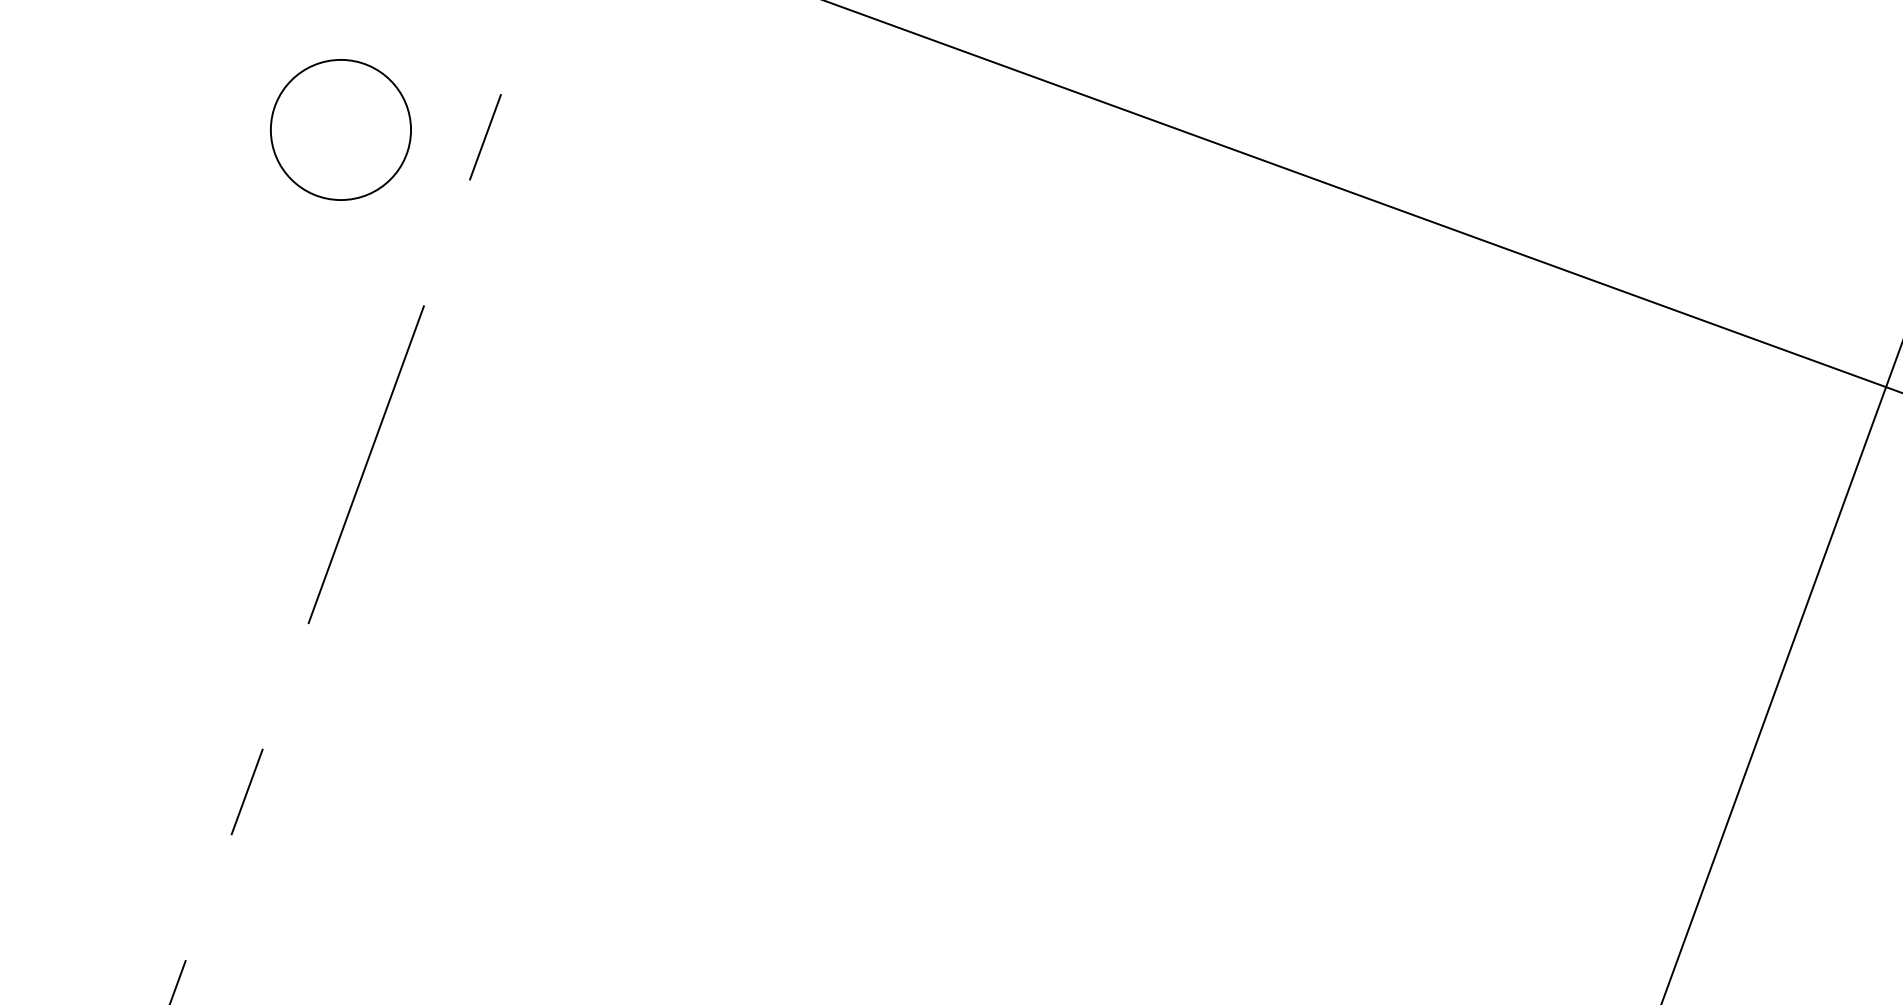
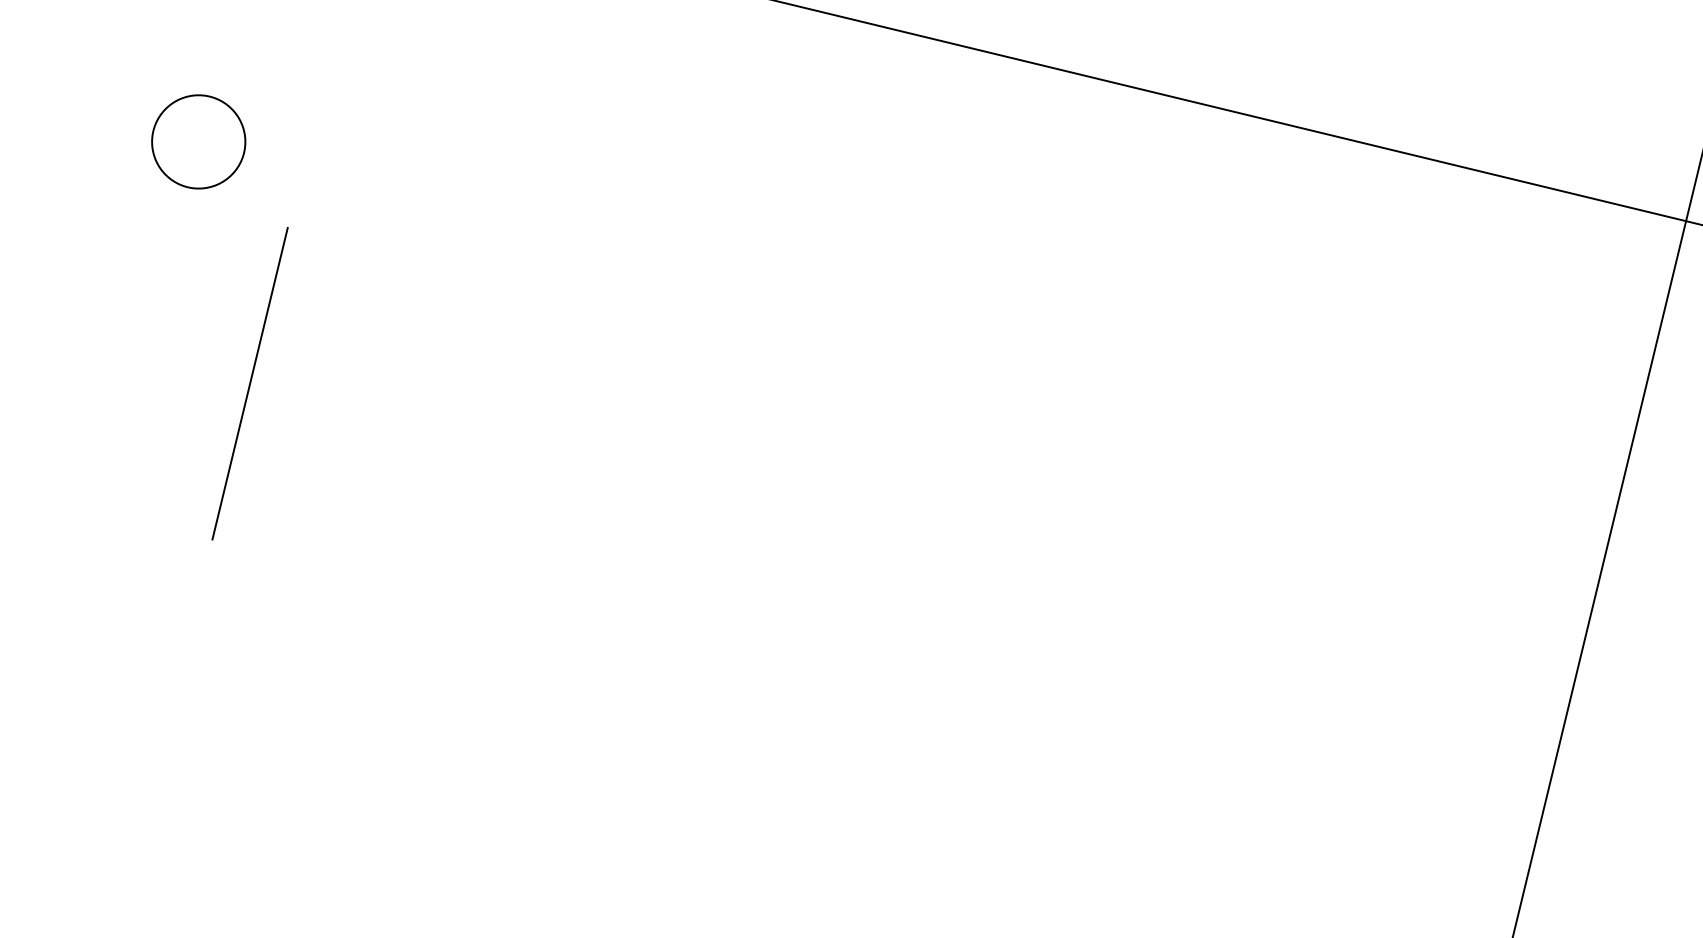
circle: (340, 129) -> (198, 141), size x0.7
line: (485, 137) -> (336, 133), removed
line: (365, 464) -> (249, 383), moved
line: (246, 791) -> (179, 777), removed

